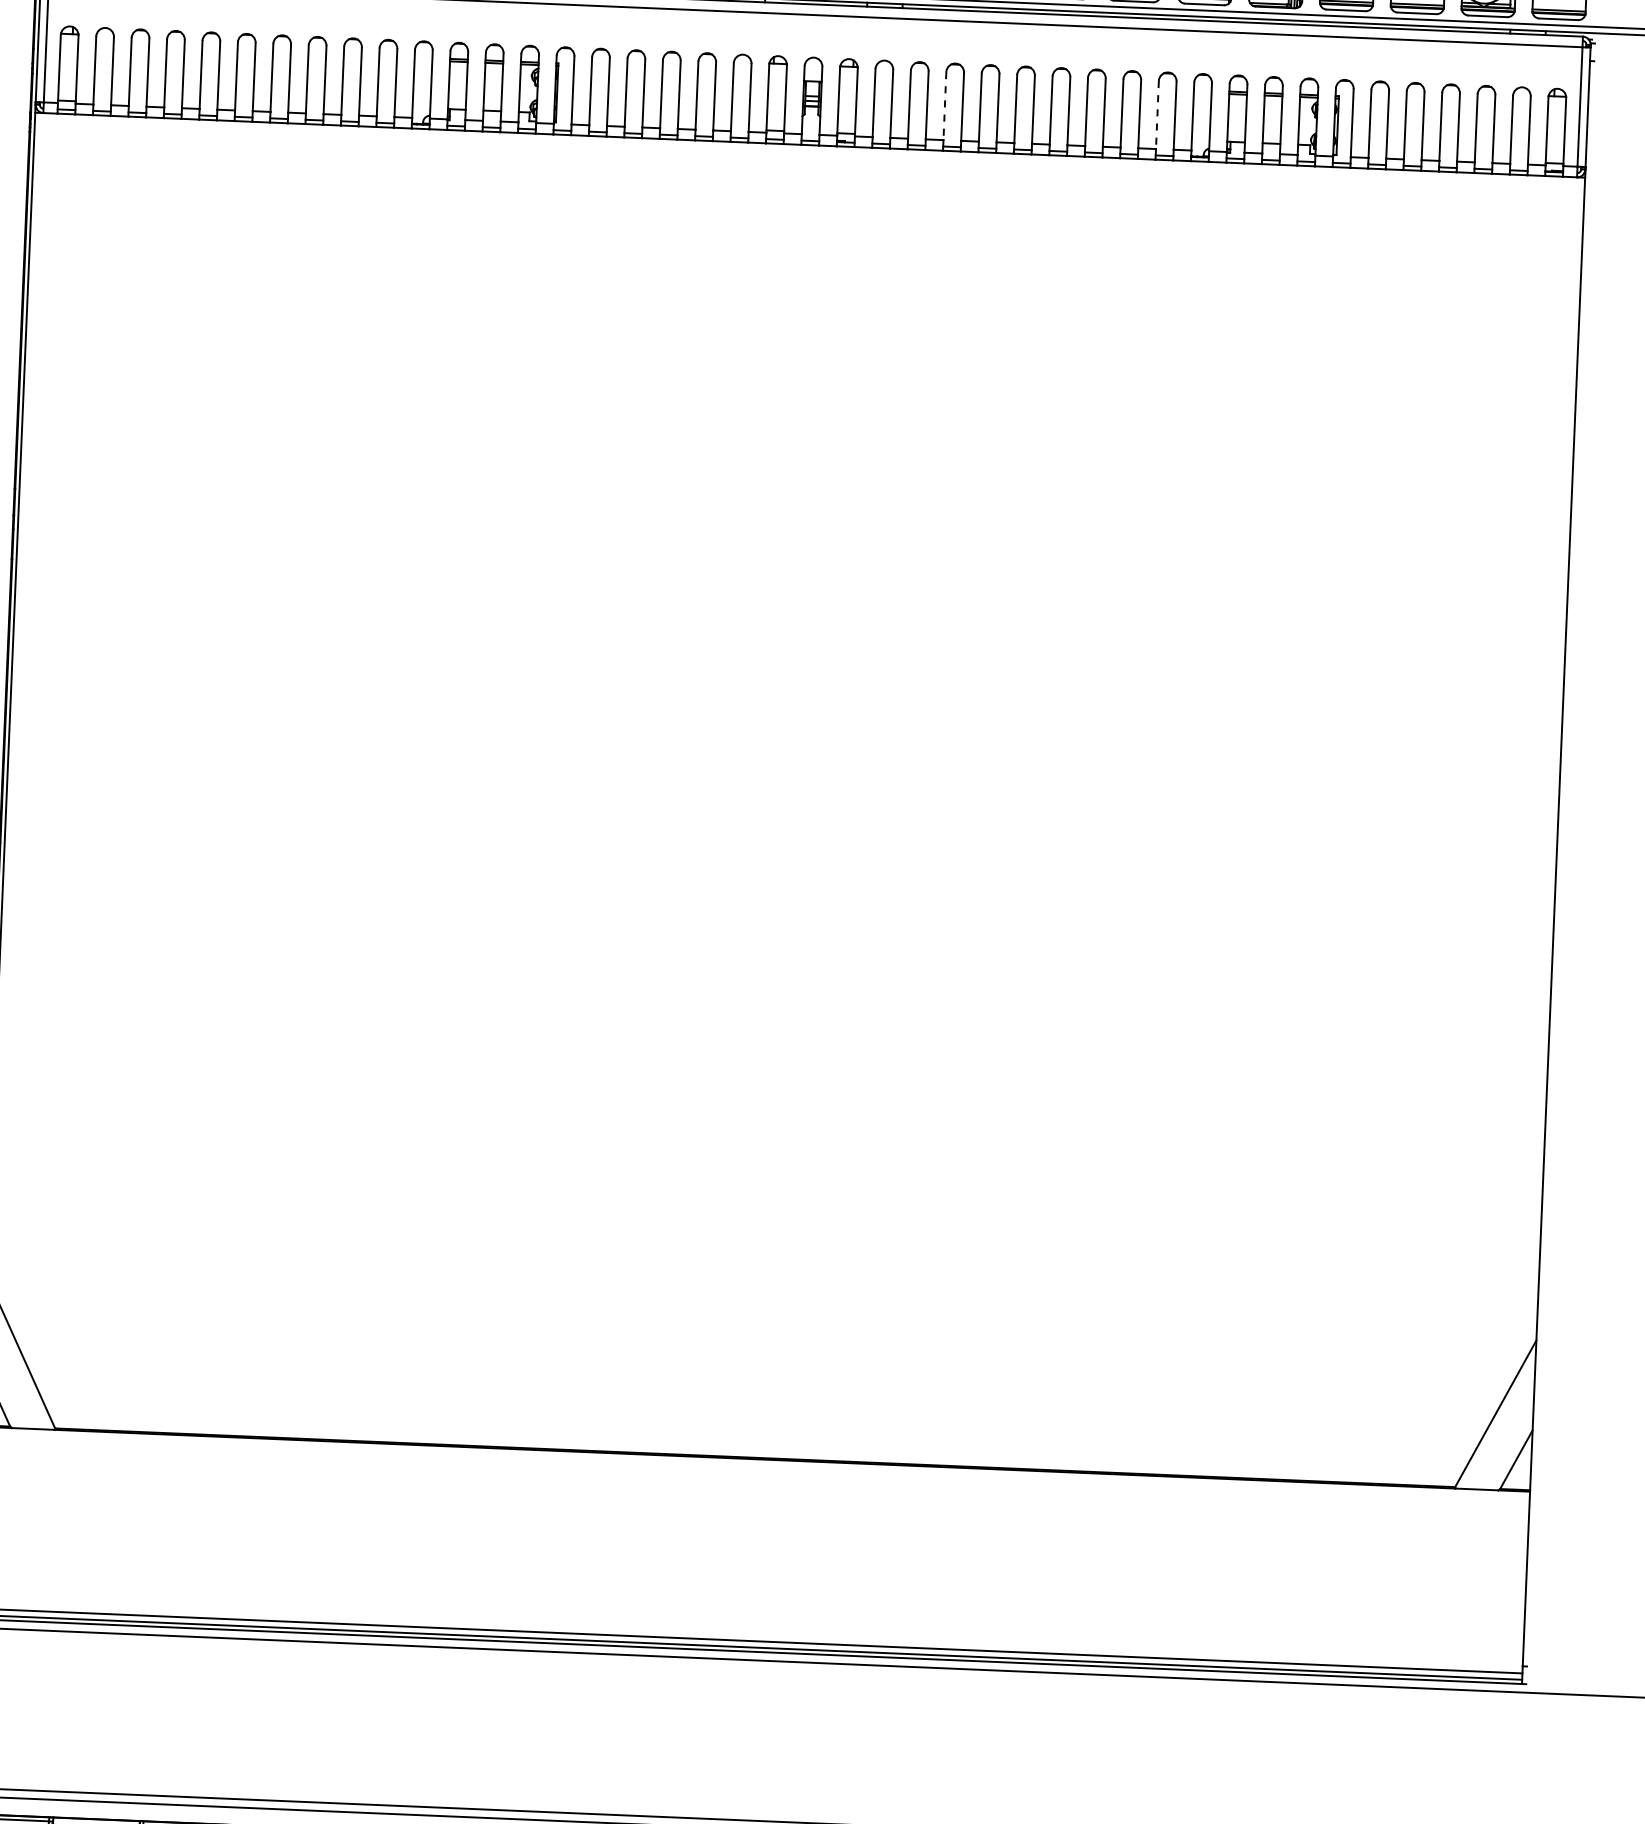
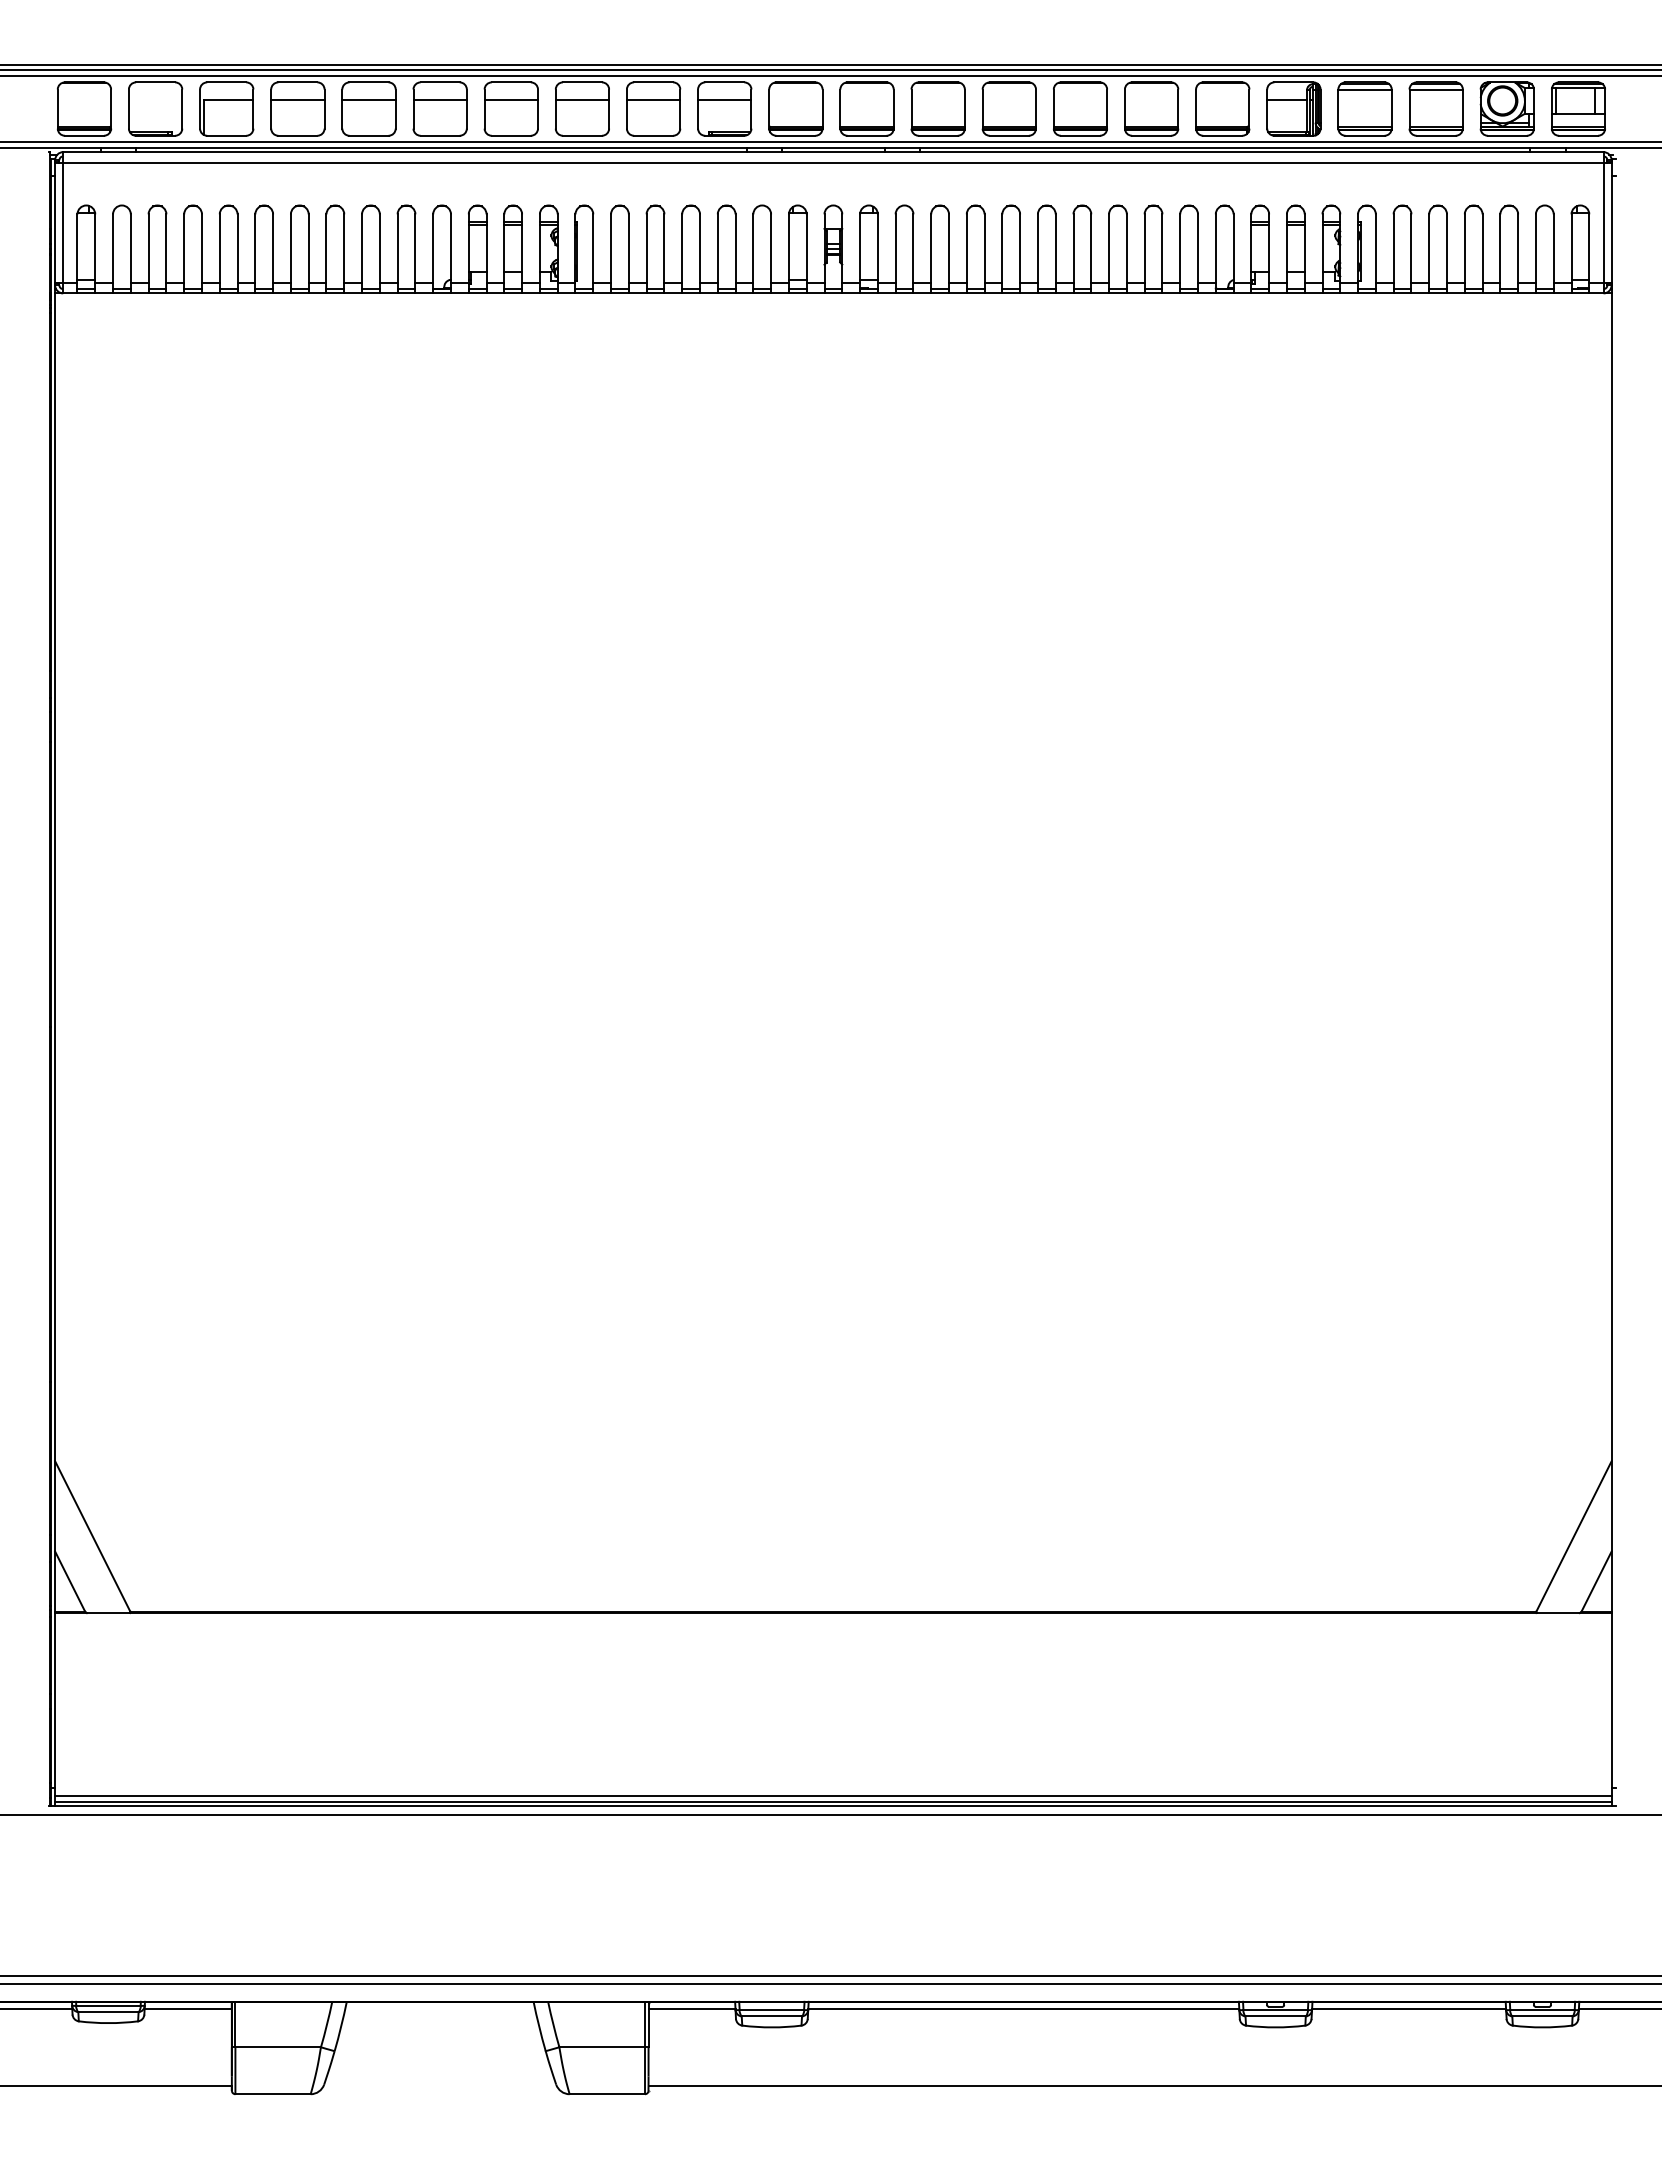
line: (944, 107) -> (966, 249), dashed -> solid
line: (1157, 115) -> (1180, 249), dashed -> solid

